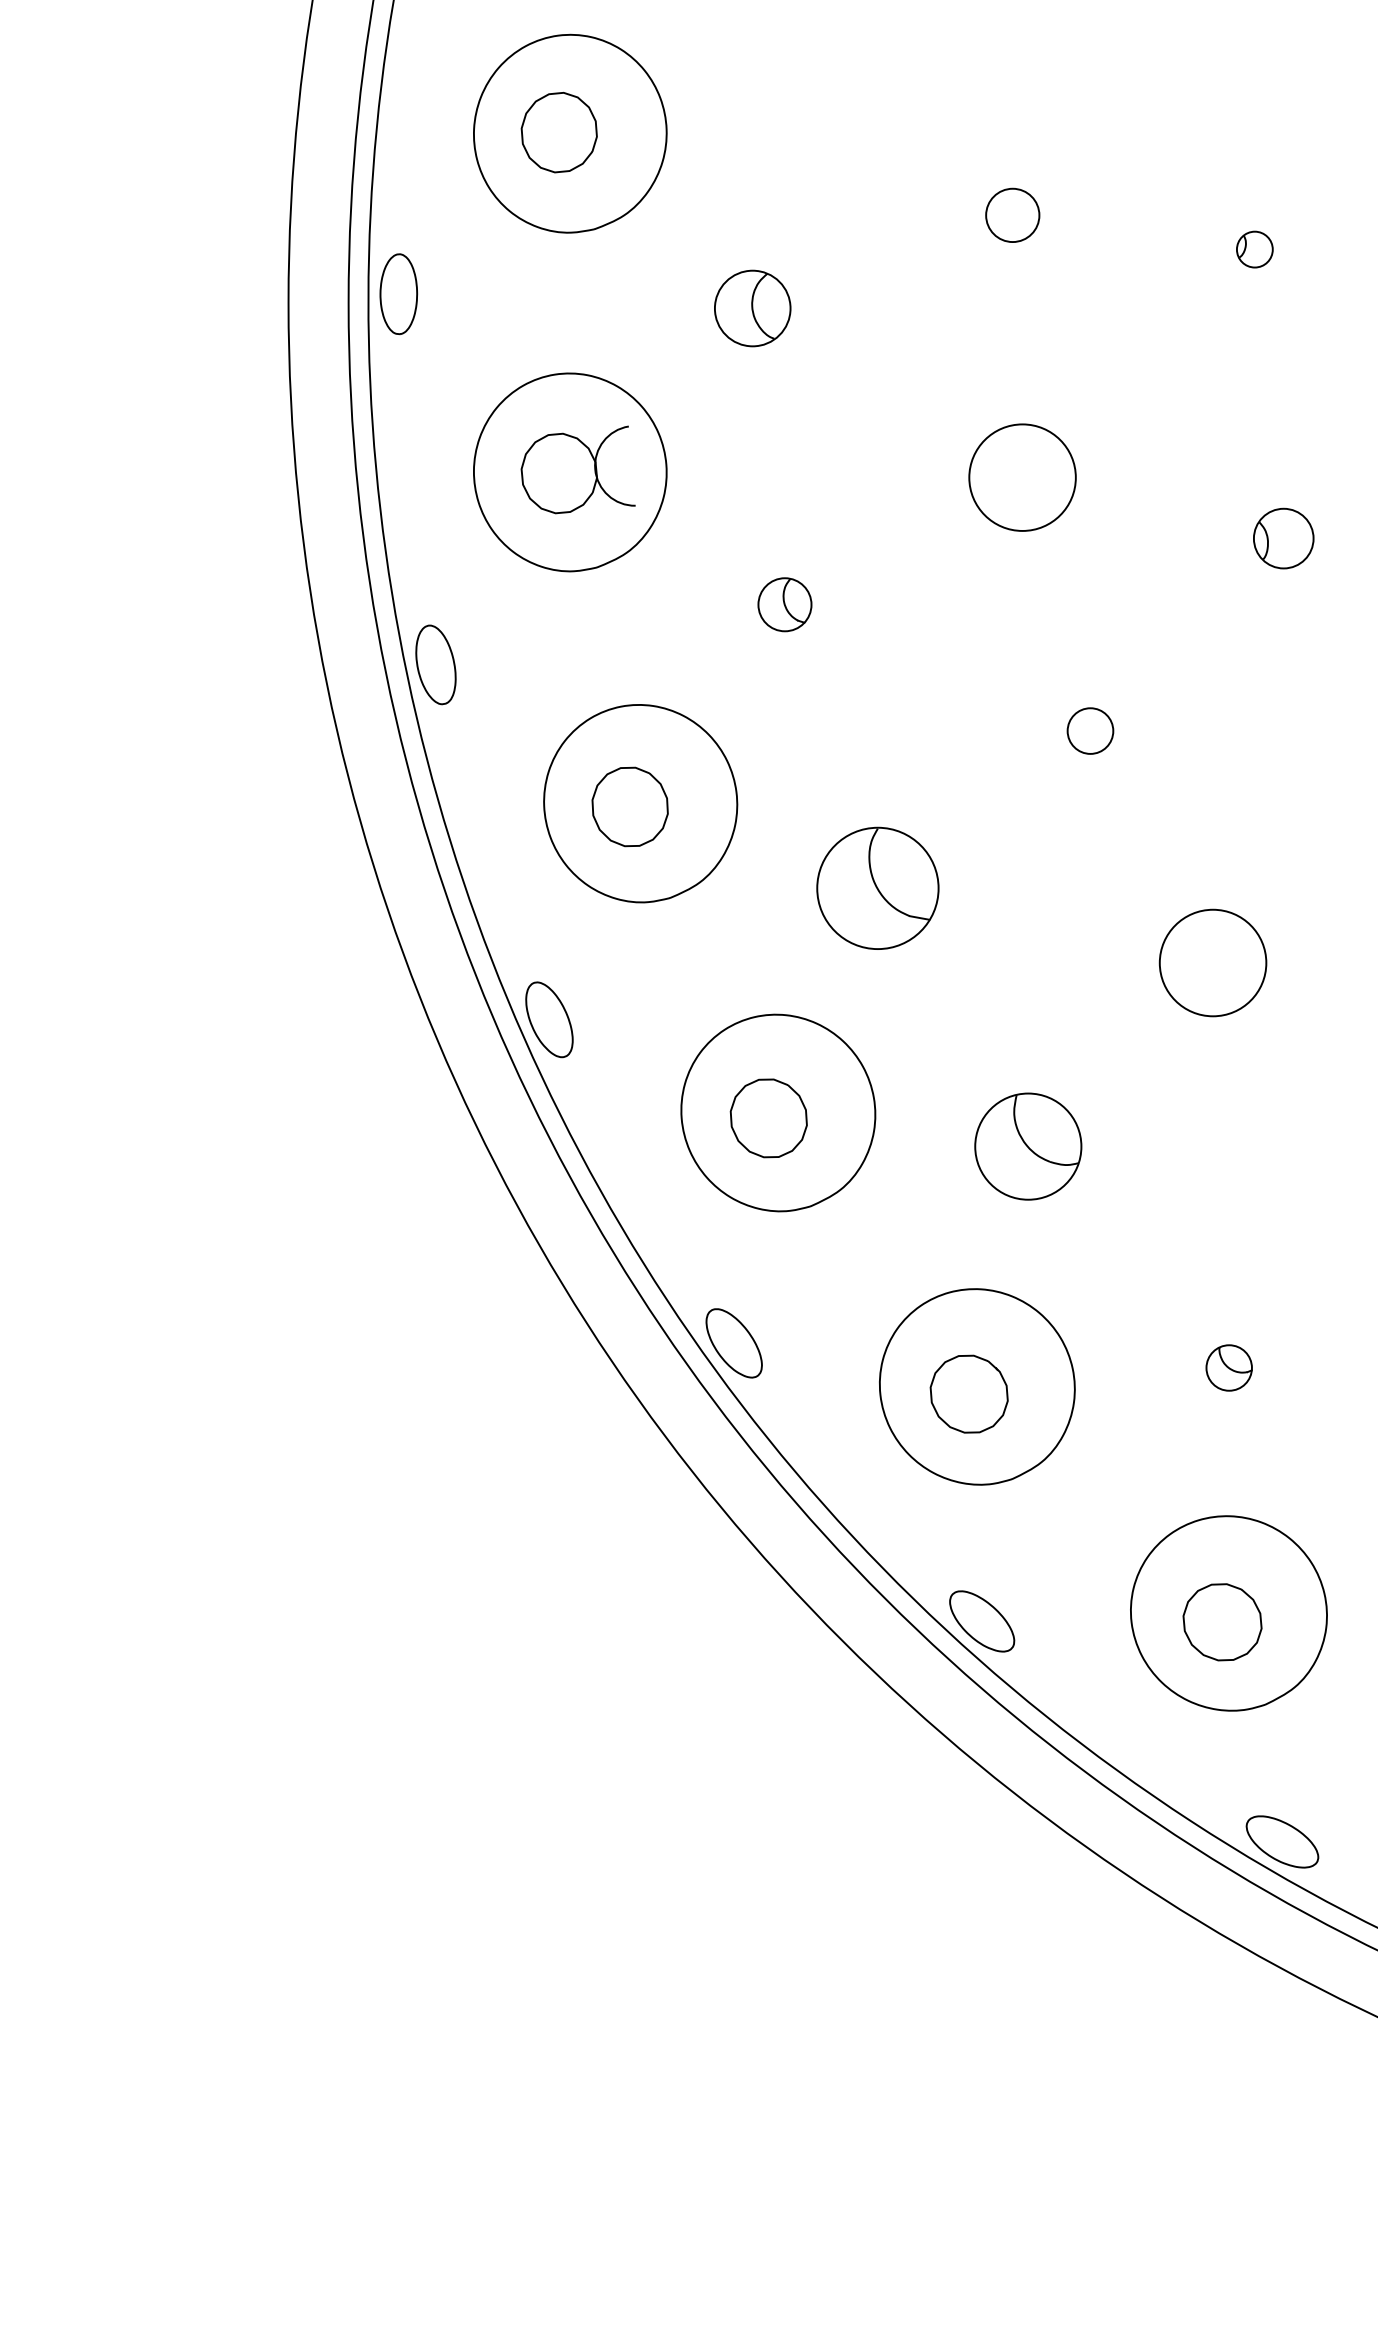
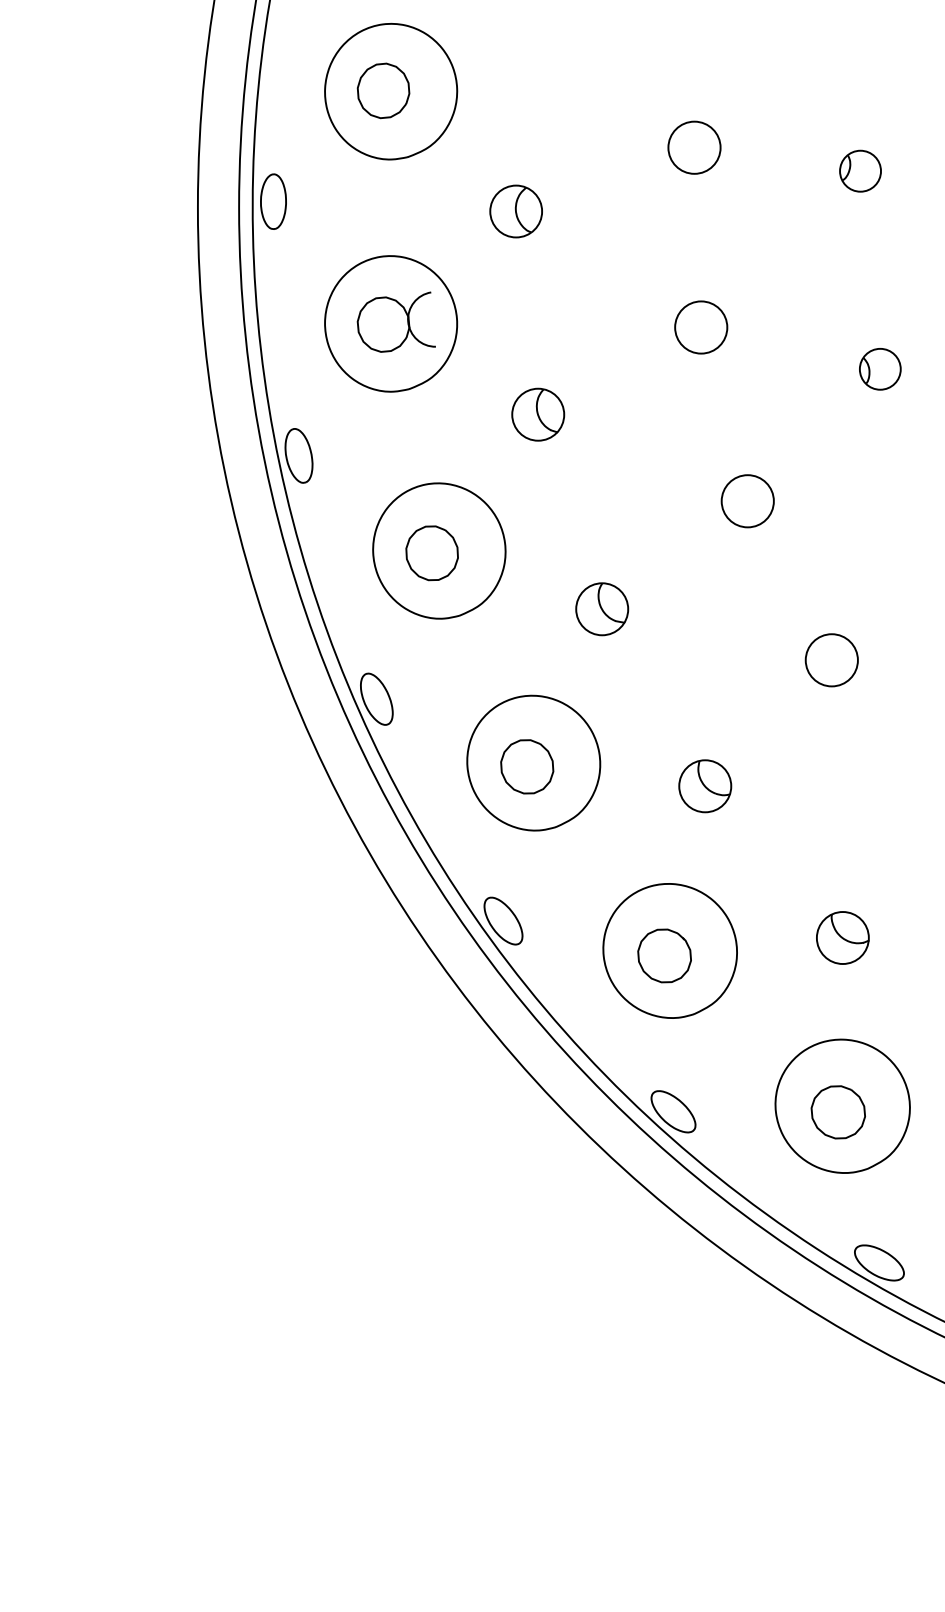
circle: (1012, 215) -> (694, 147), size x1.43
part: (1254, 248) -> (860, 170), size x1.67
circle: (1022, 477) -> (701, 327), size x0.71
part: (785, 604) -> (538, 414), size x1.43
circle: (1090, 731) -> (747, 501), size x1.67
part: (878, 888) -> (602, 609), size x0.62
circle: (1212, 963) -> (831, 660), size x0.71
part: (1028, 1147) -> (705, 786), size x0.71
part: (1228, 1367) -> (842, 937), size x1.67

